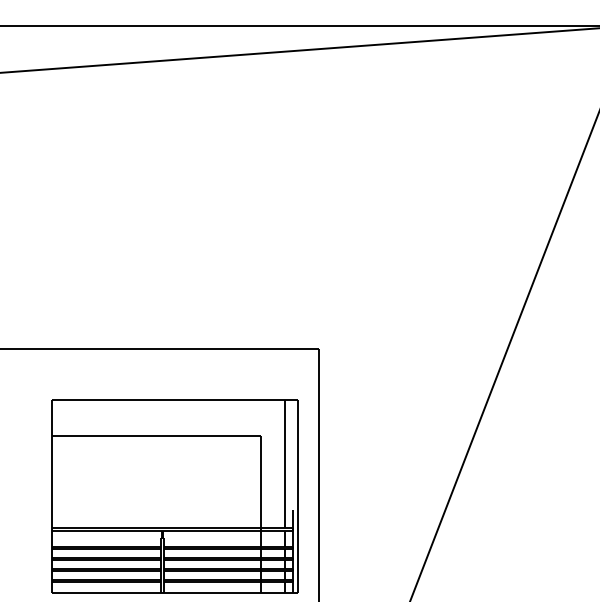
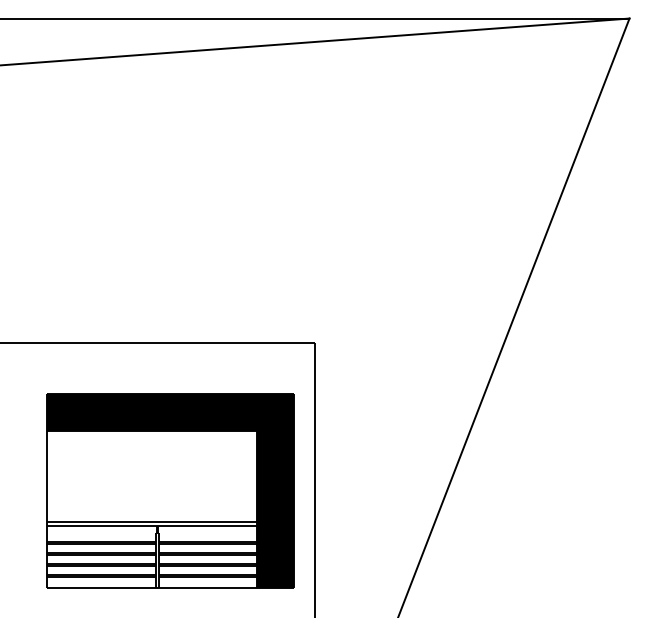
fill: (175, 496) -> (170, 491), added

